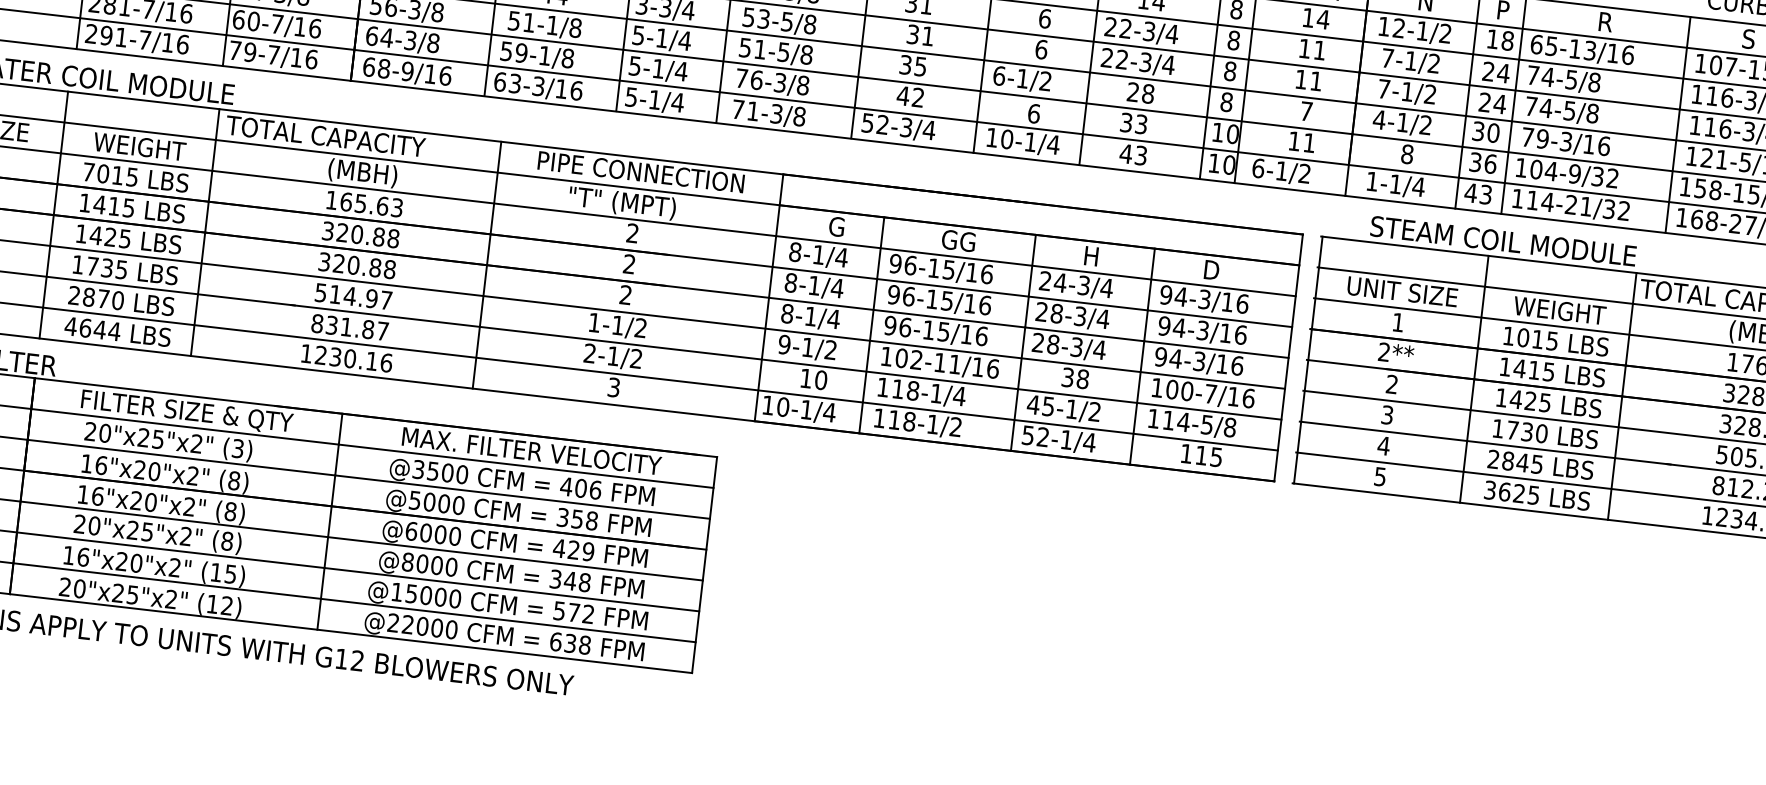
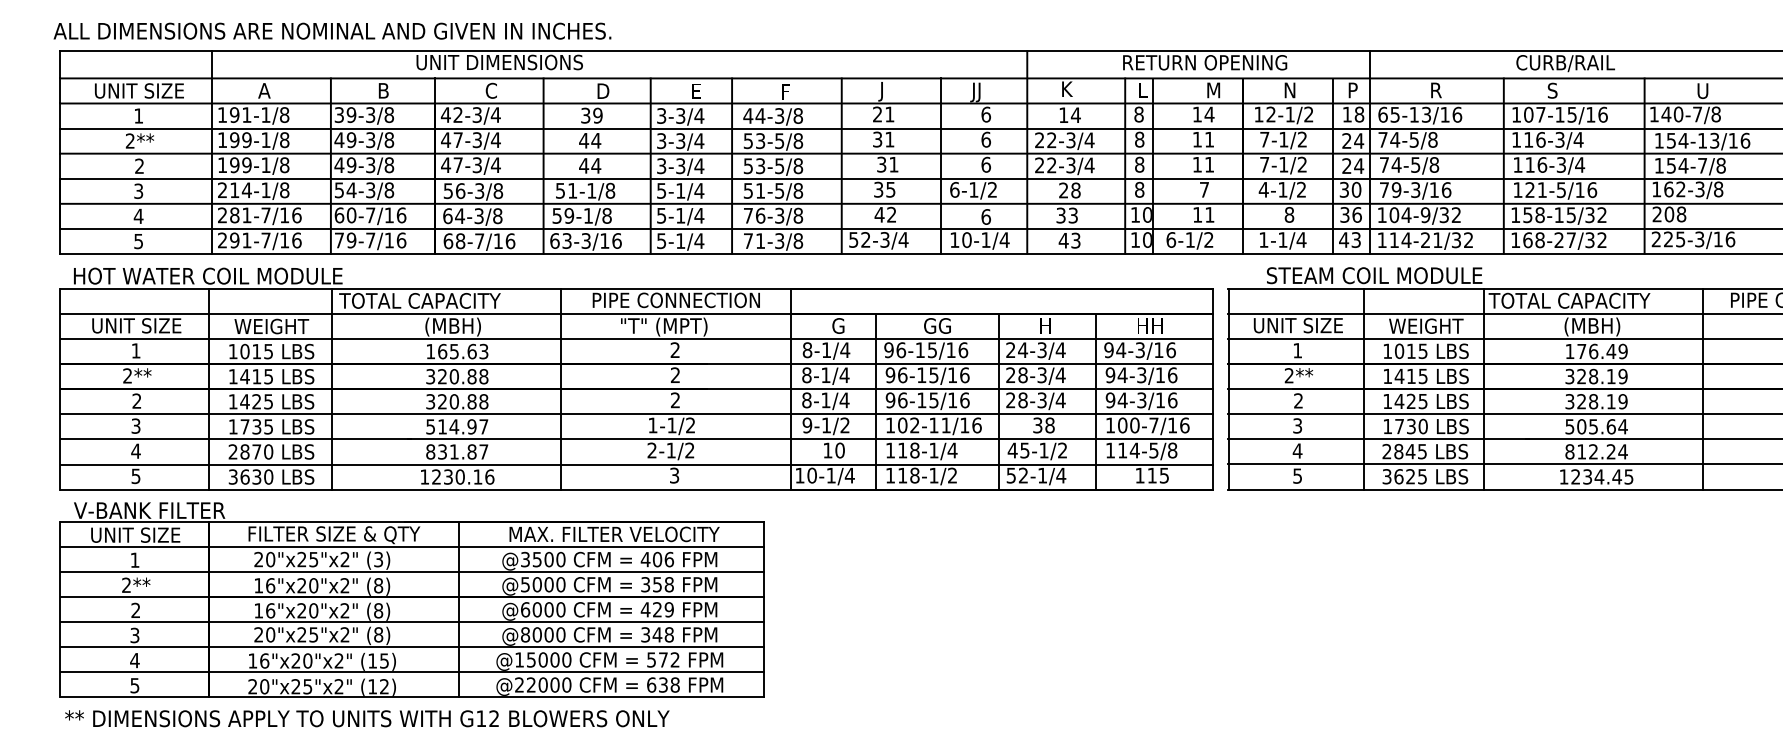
text: (407, 71) -> (479, 241), 68-9/16 -> 68-7/16
text: (87, 171) -> (232, 351), 7015 -> 1015
text: (1219, 270) -> (1149, 325), D -> HH
text: (92, 328) -> (250, 476), 4644 -> 3630

